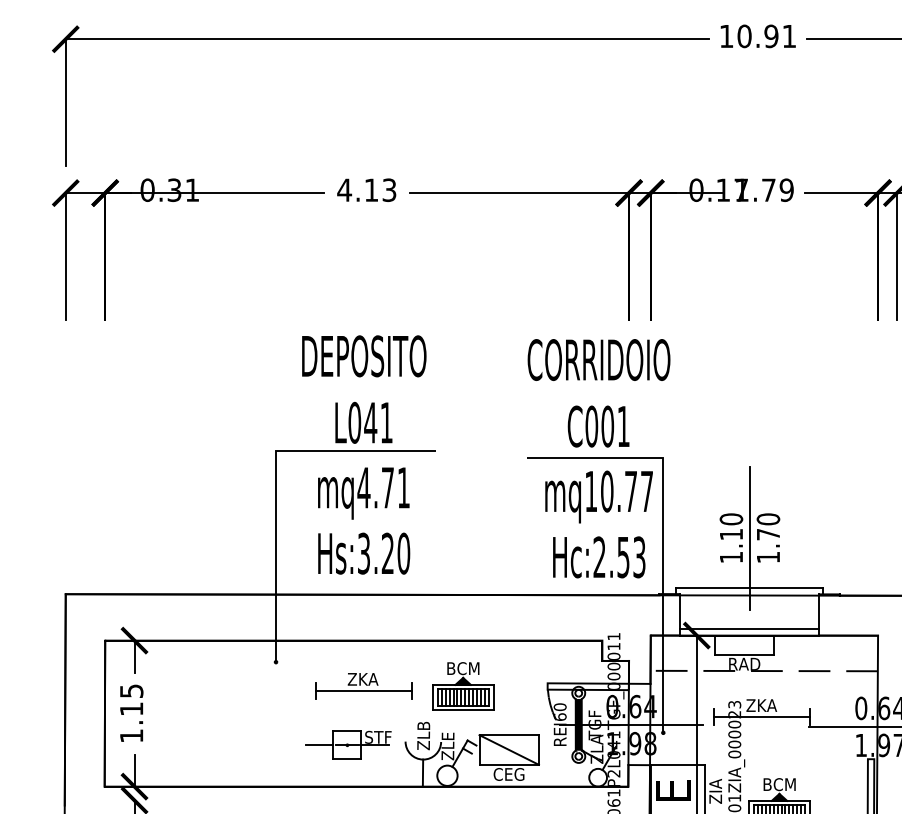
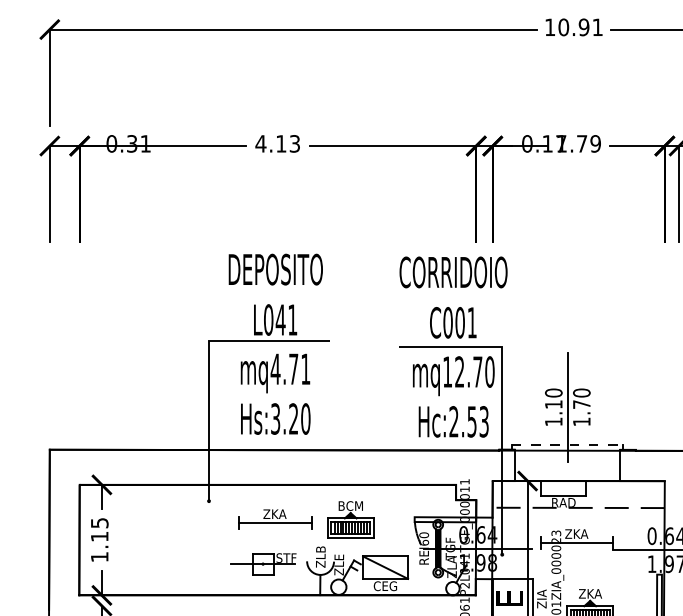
text: (627, 491) -> (475, 371), mq10.77 -> mq12.70
line: (749, 587) -> (567, 444), solid -> dashed
line: (749, 629) -> (567, 476), removed
text: (779, 784) -> (590, 593), BCM -> ZKA

